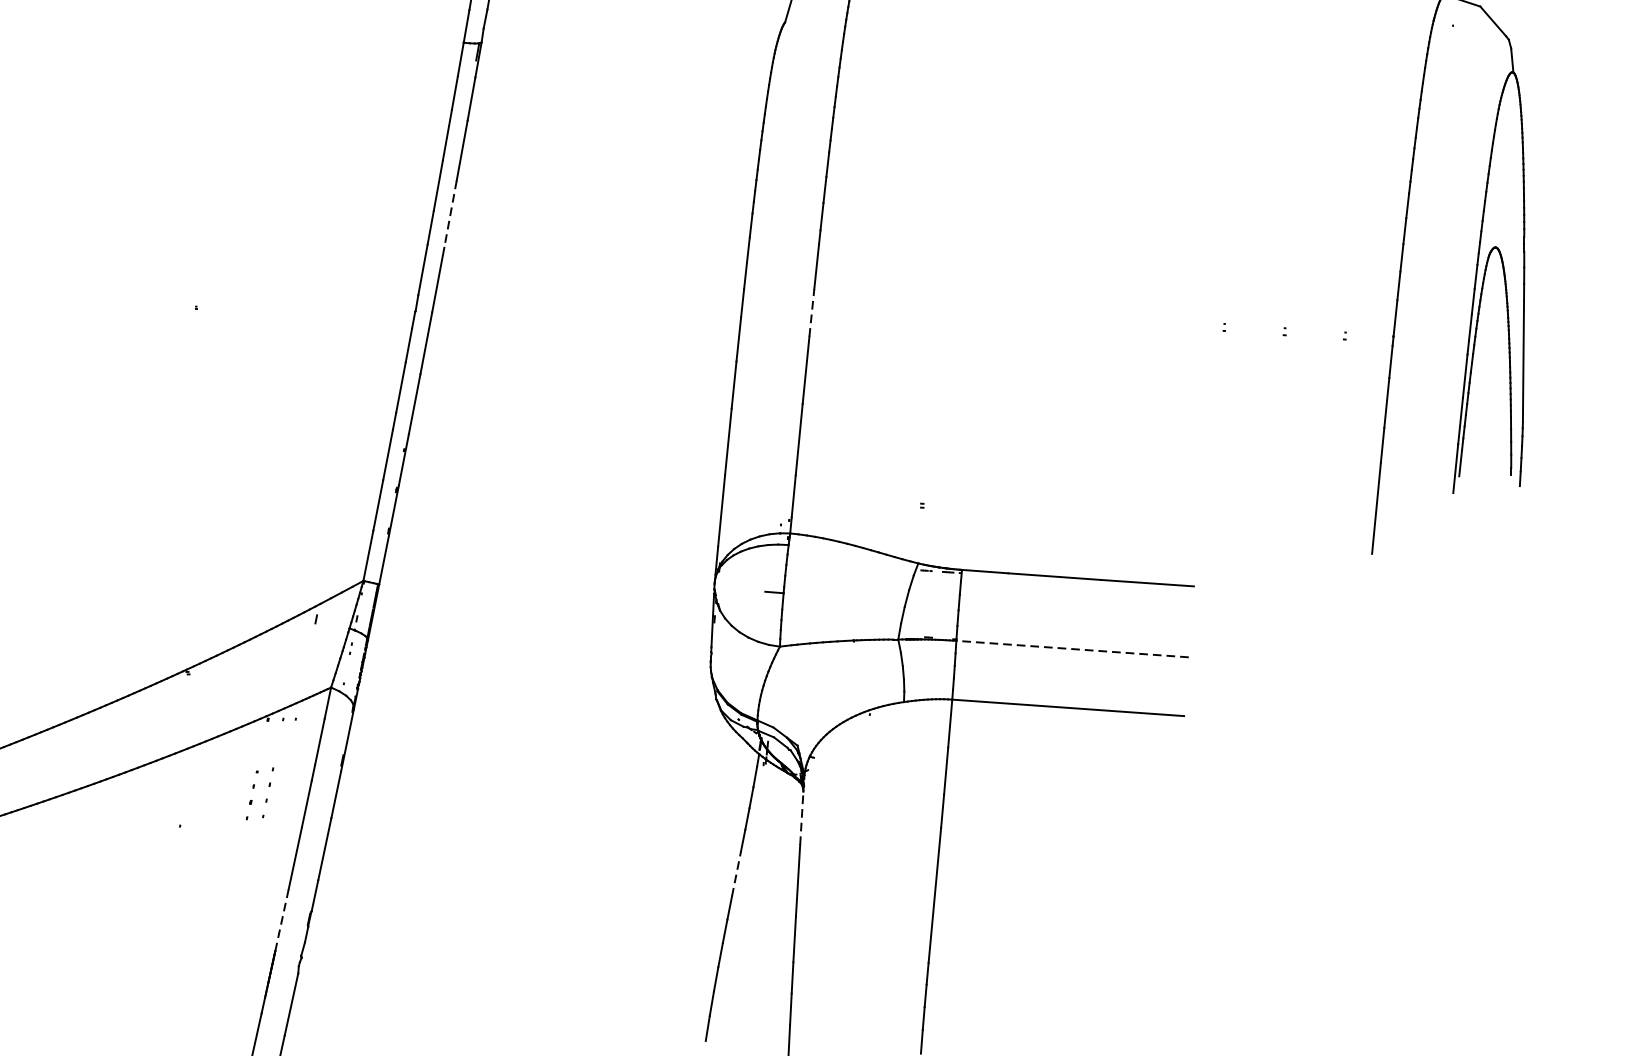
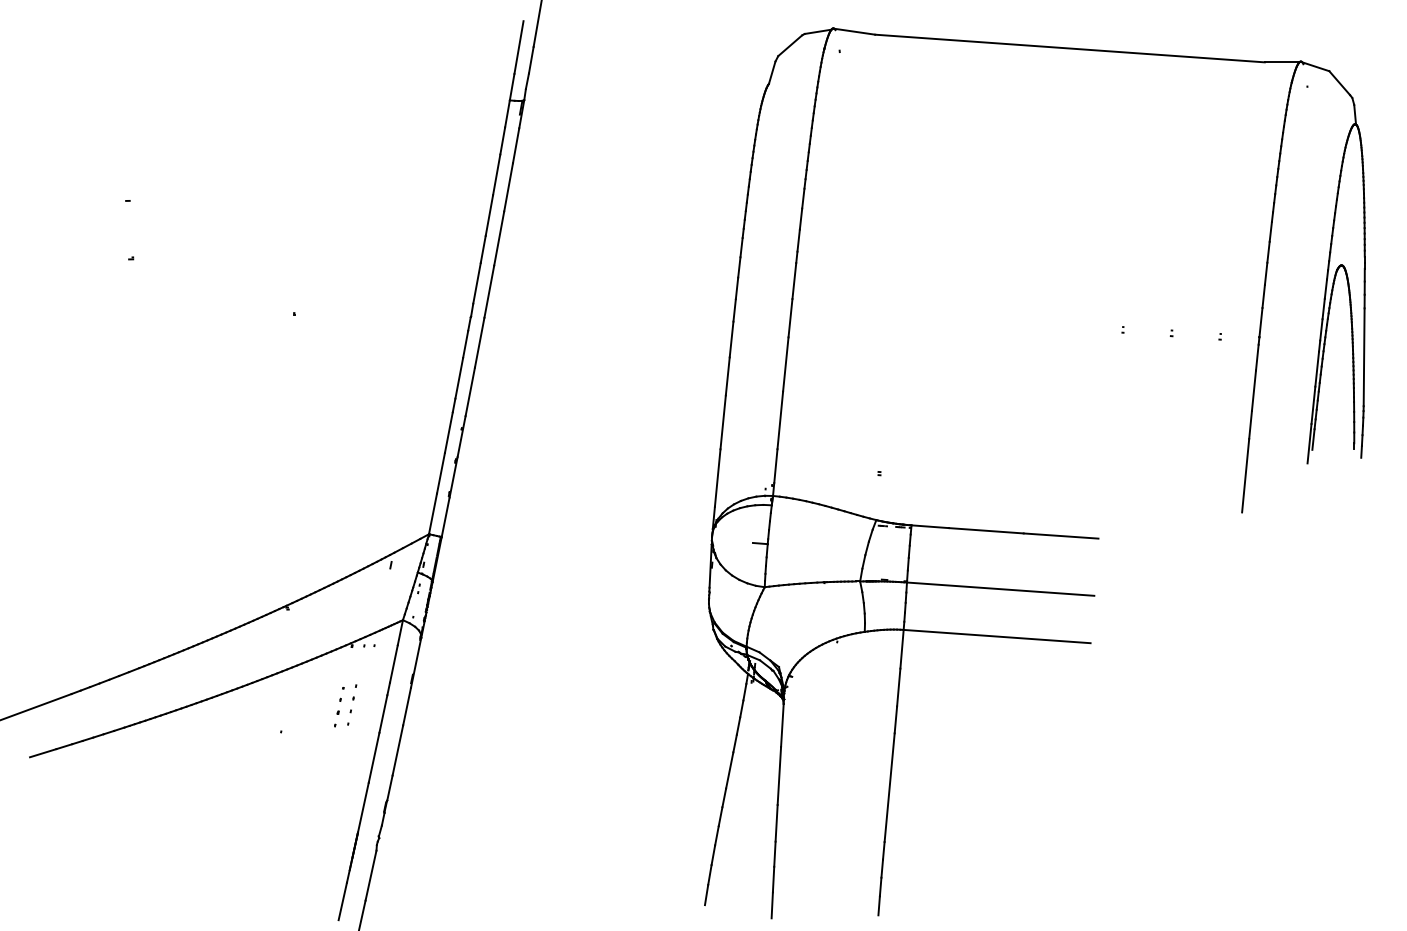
line: (450, 214) -> (499, 238), dashed -> solid
line: (811, 312) -> (790, 317), dashed -> solid
line: (1072, 649) -> (1000, 589), dashed -> solid
line: (801, 818) -> (782, 725), dashed -> solid
line: (736, 874) -> (729, 770), dashed -> solid
line: (282, 919) -> (363, 807), dashed -> solid

